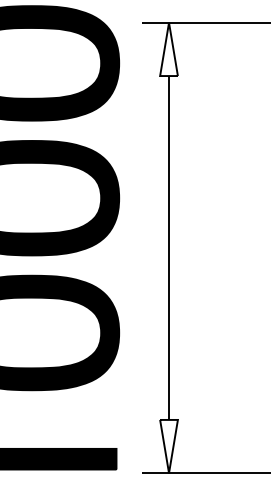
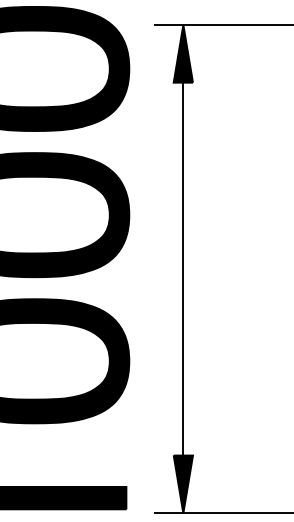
fill: (168, 49) -> (182, 53), added
fill: (168, 446) -> (182, 484), added

